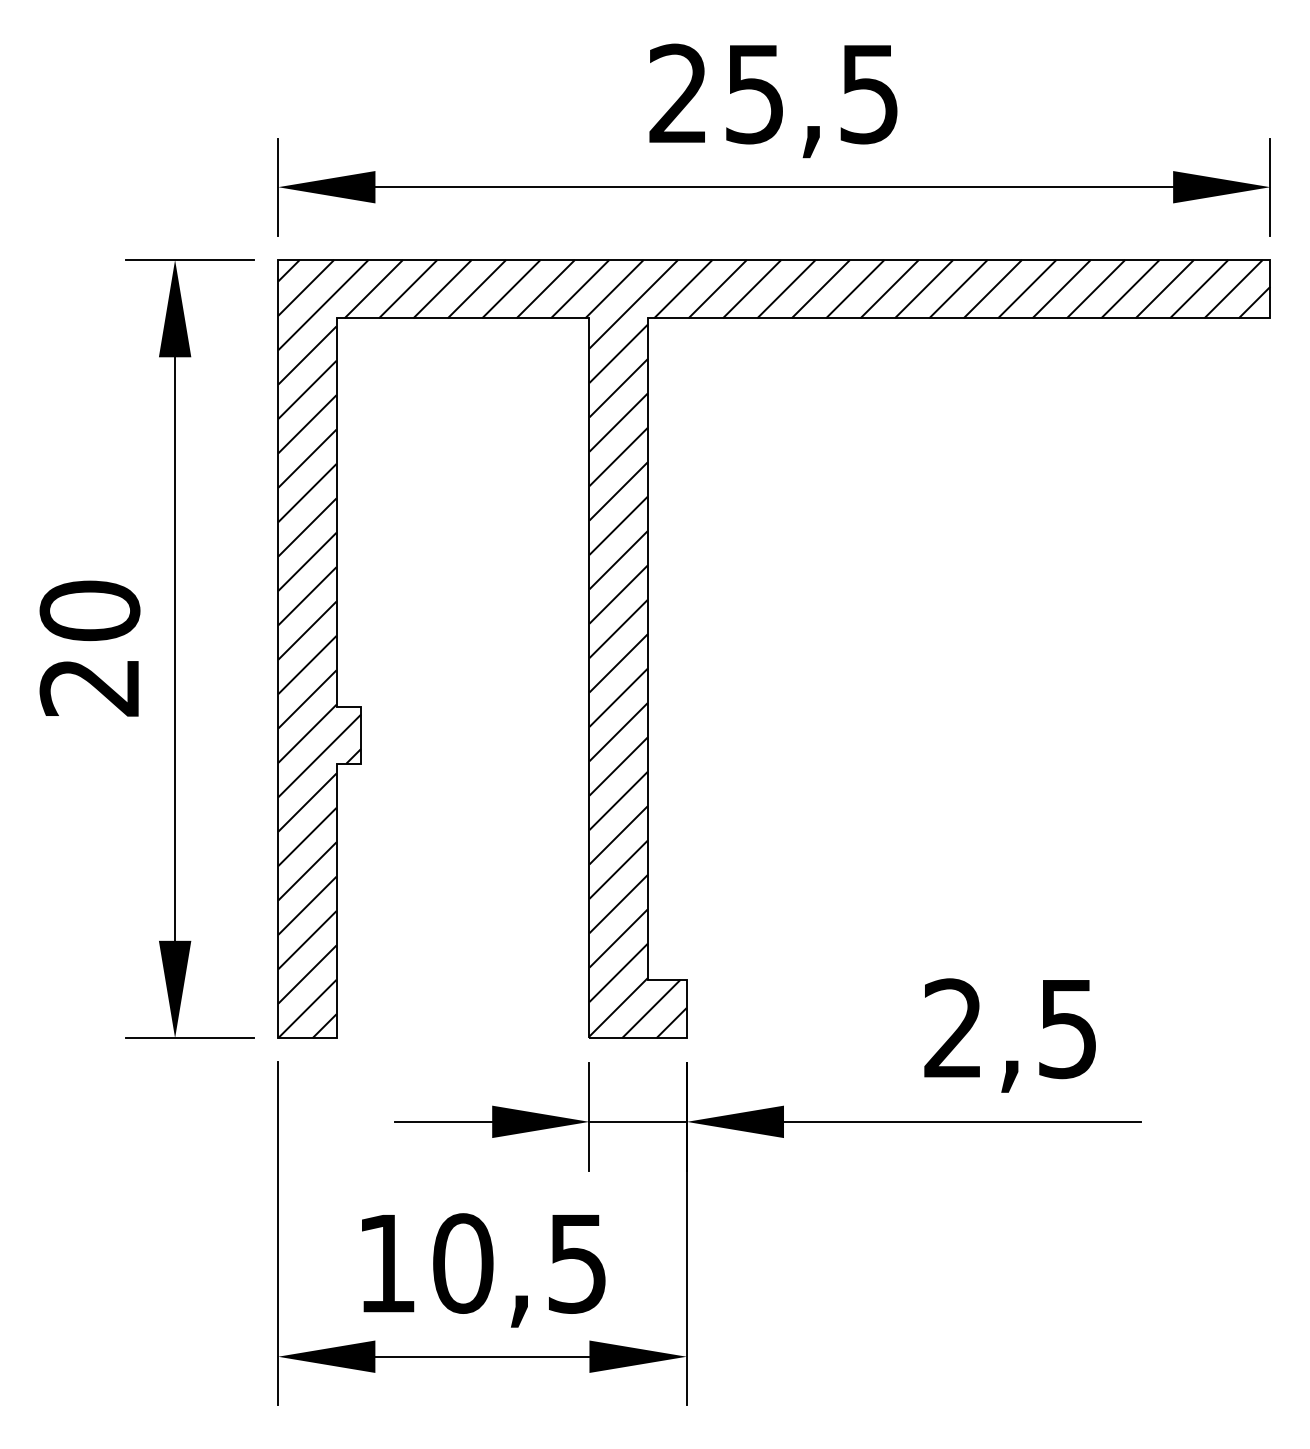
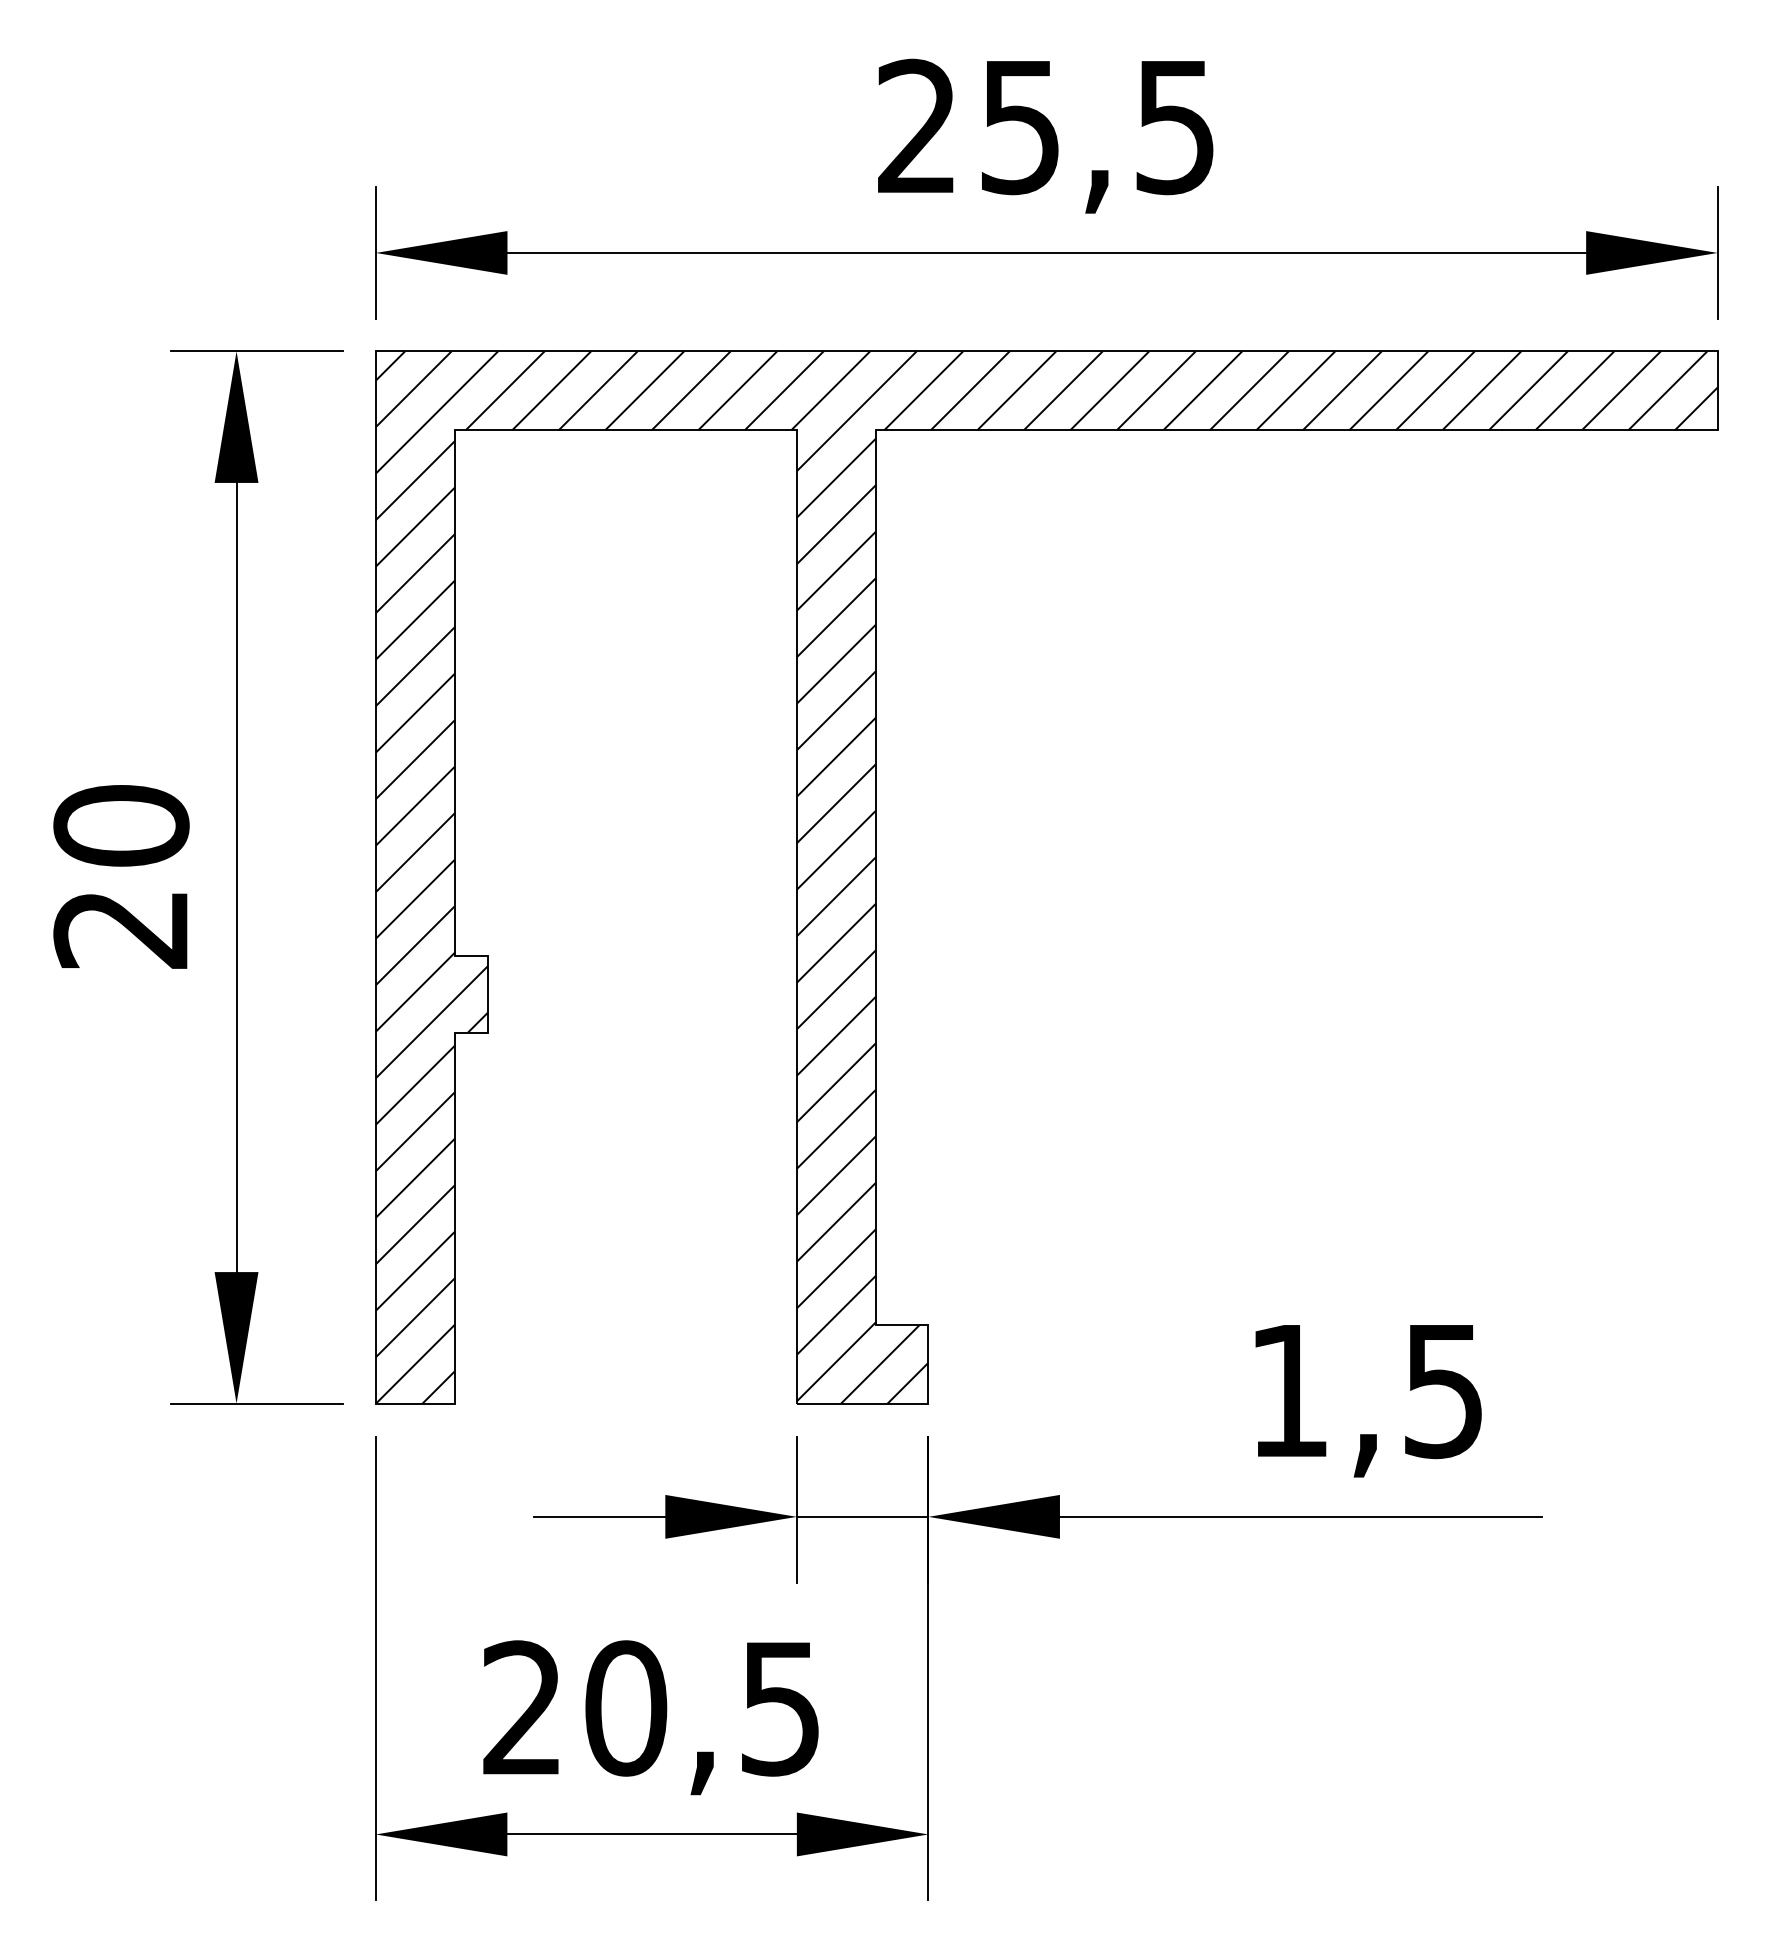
text: (952, 1027) -> (1287, 1389), 2,5 -> 1,5
text: (385, 1262) -> (521, 1707), 10,5 -> 20,5

